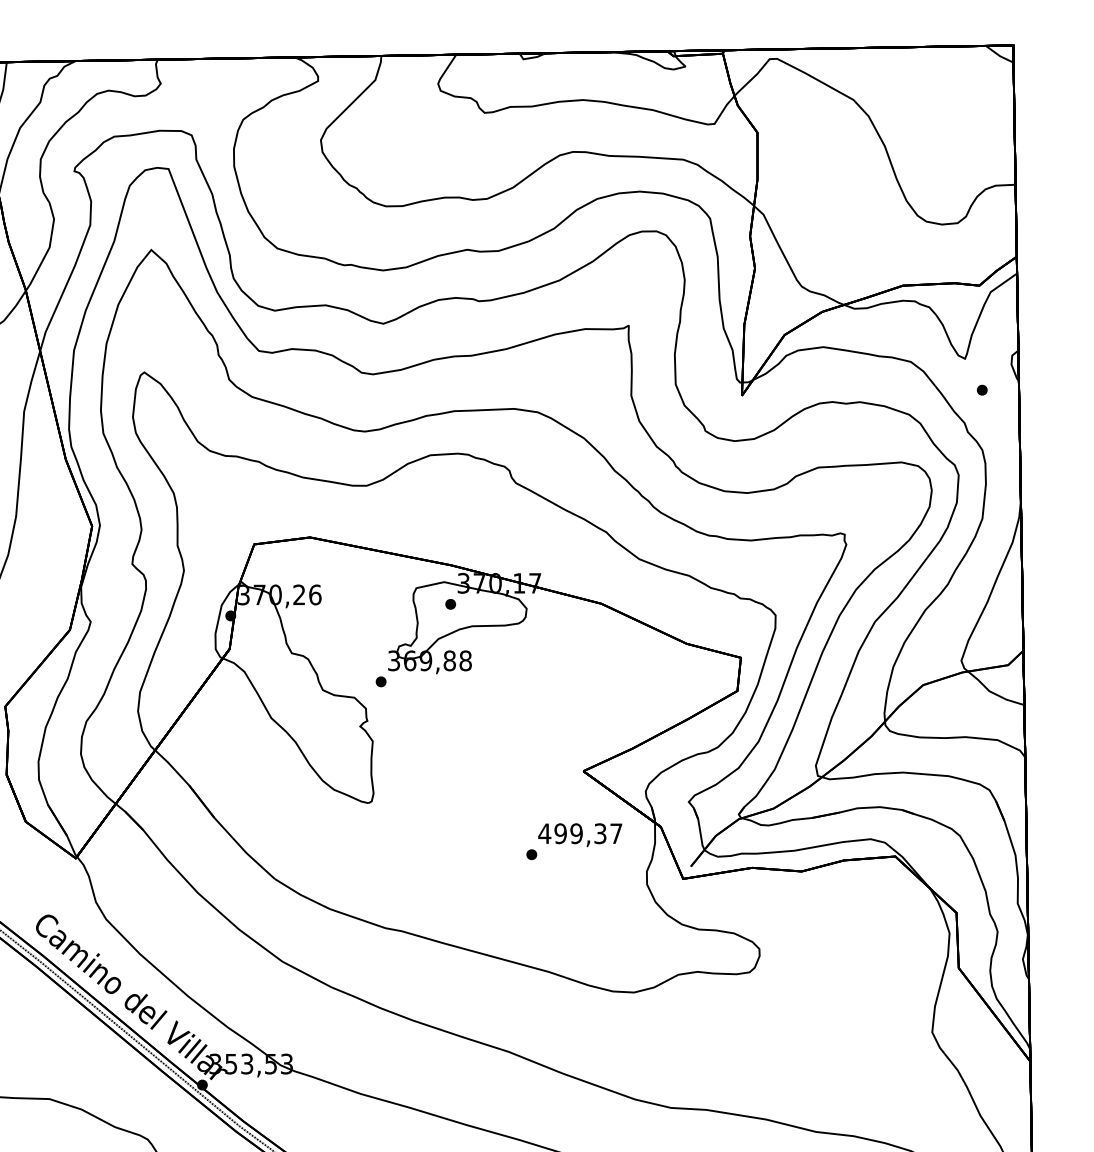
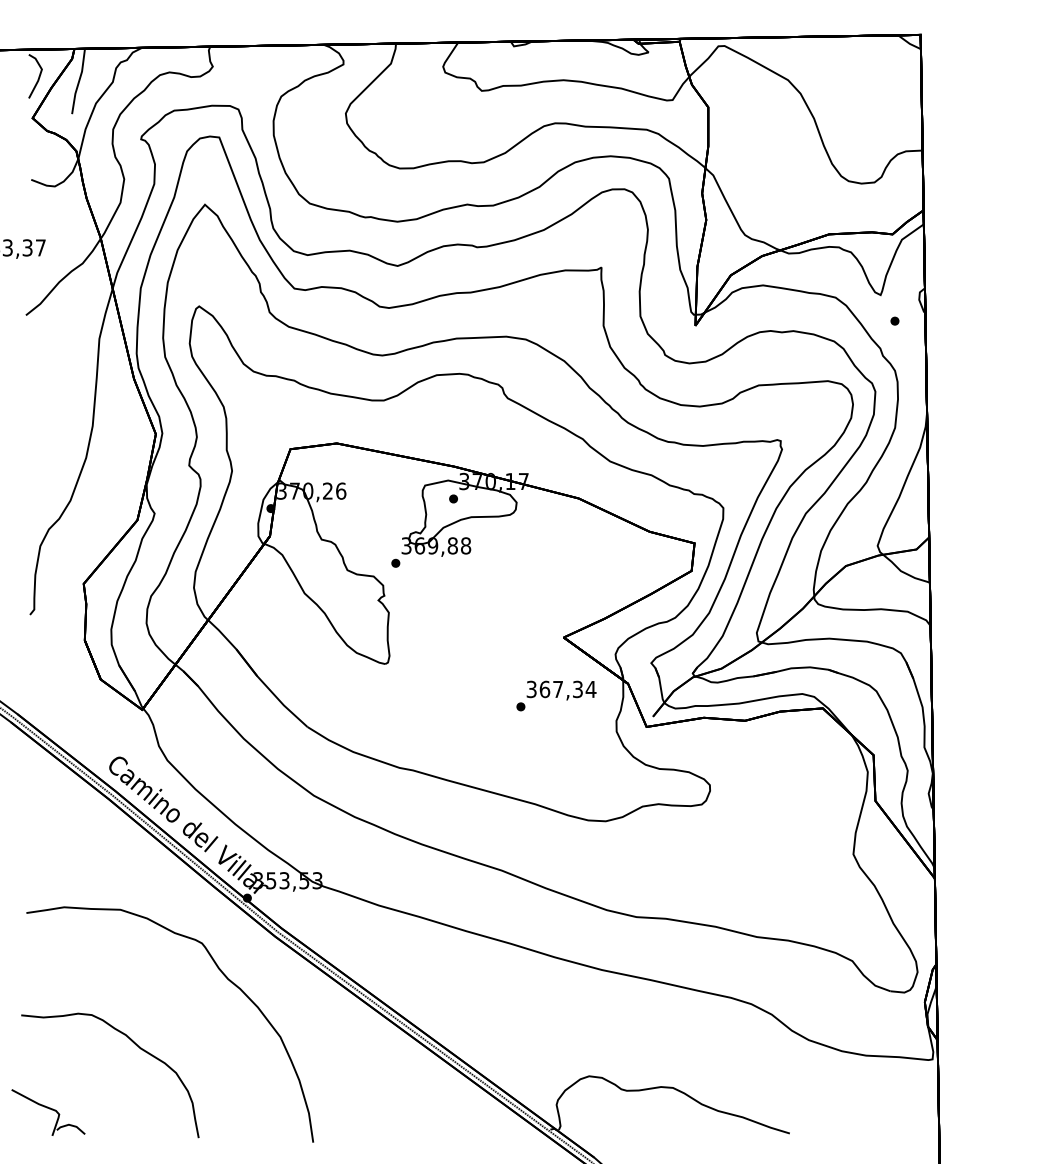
text: (580, 833) -> (561, 689), 499,37 -> 367,34

